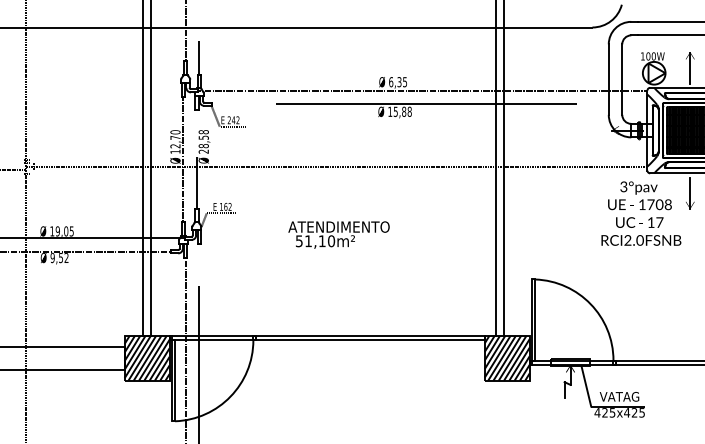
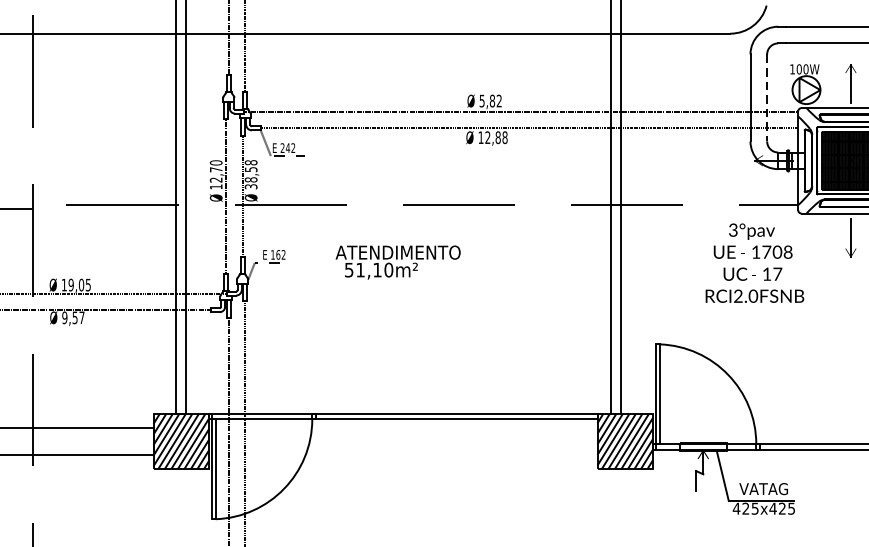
line: (622, 80) -> (767, 99), solid -> dashed
text: (397, 82) -> (489, 101), 6,35 -> 5,82
text: (395, 111) -> (487, 137), 15,88 -> 12,88
text: (203, 151) -> (250, 186), 28,58 -> 38,58
text: (641, 213) -> (755, 263), moved
text: (338, 234) -> (397, 261), moved
text: (66, 257) -> (81, 317), 9,52 -> 9,57

